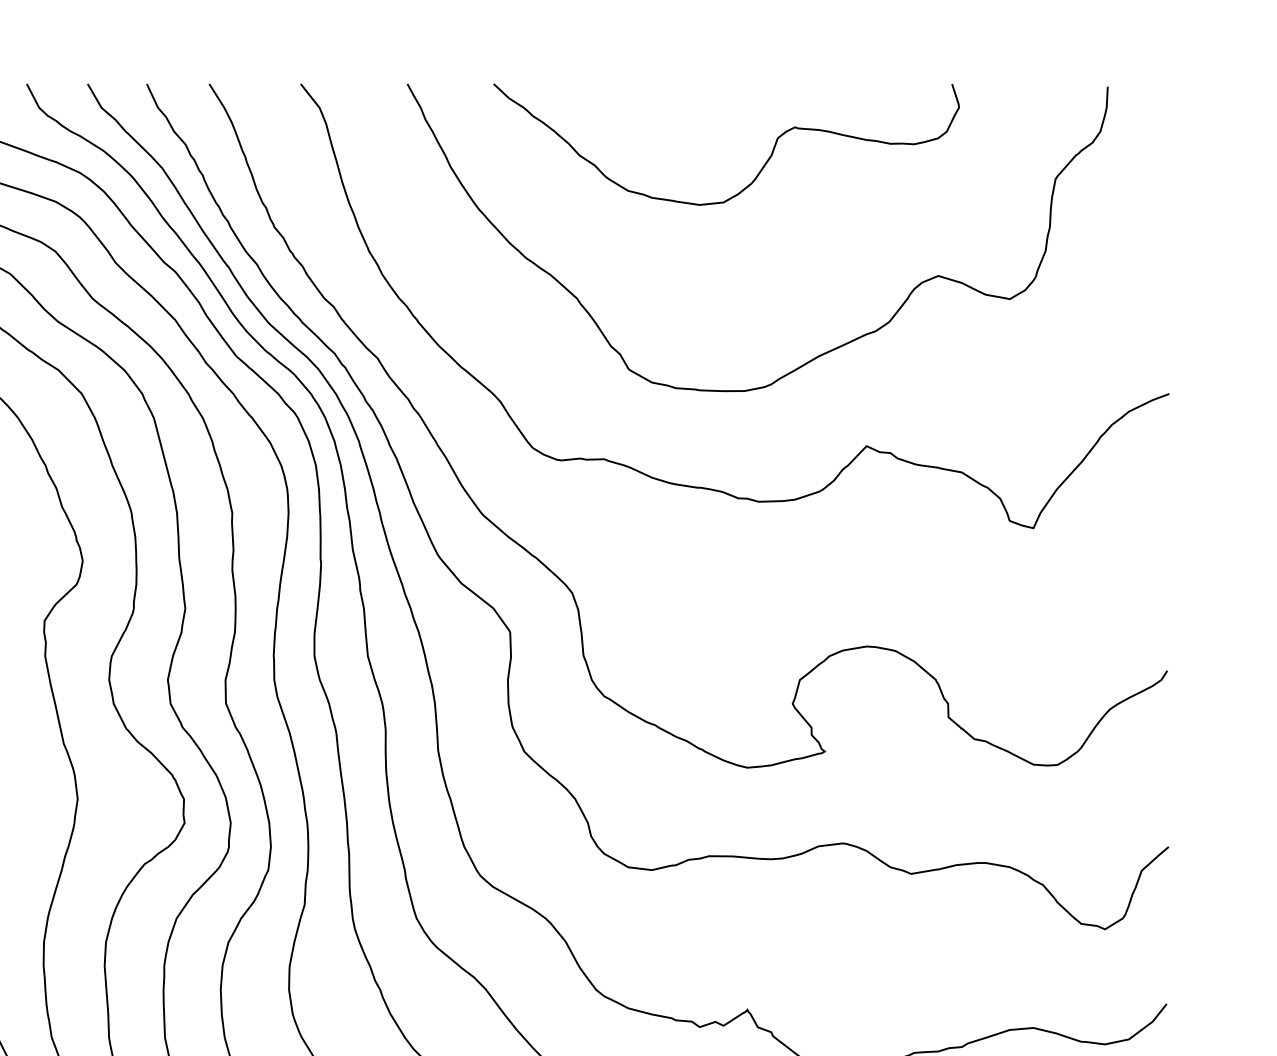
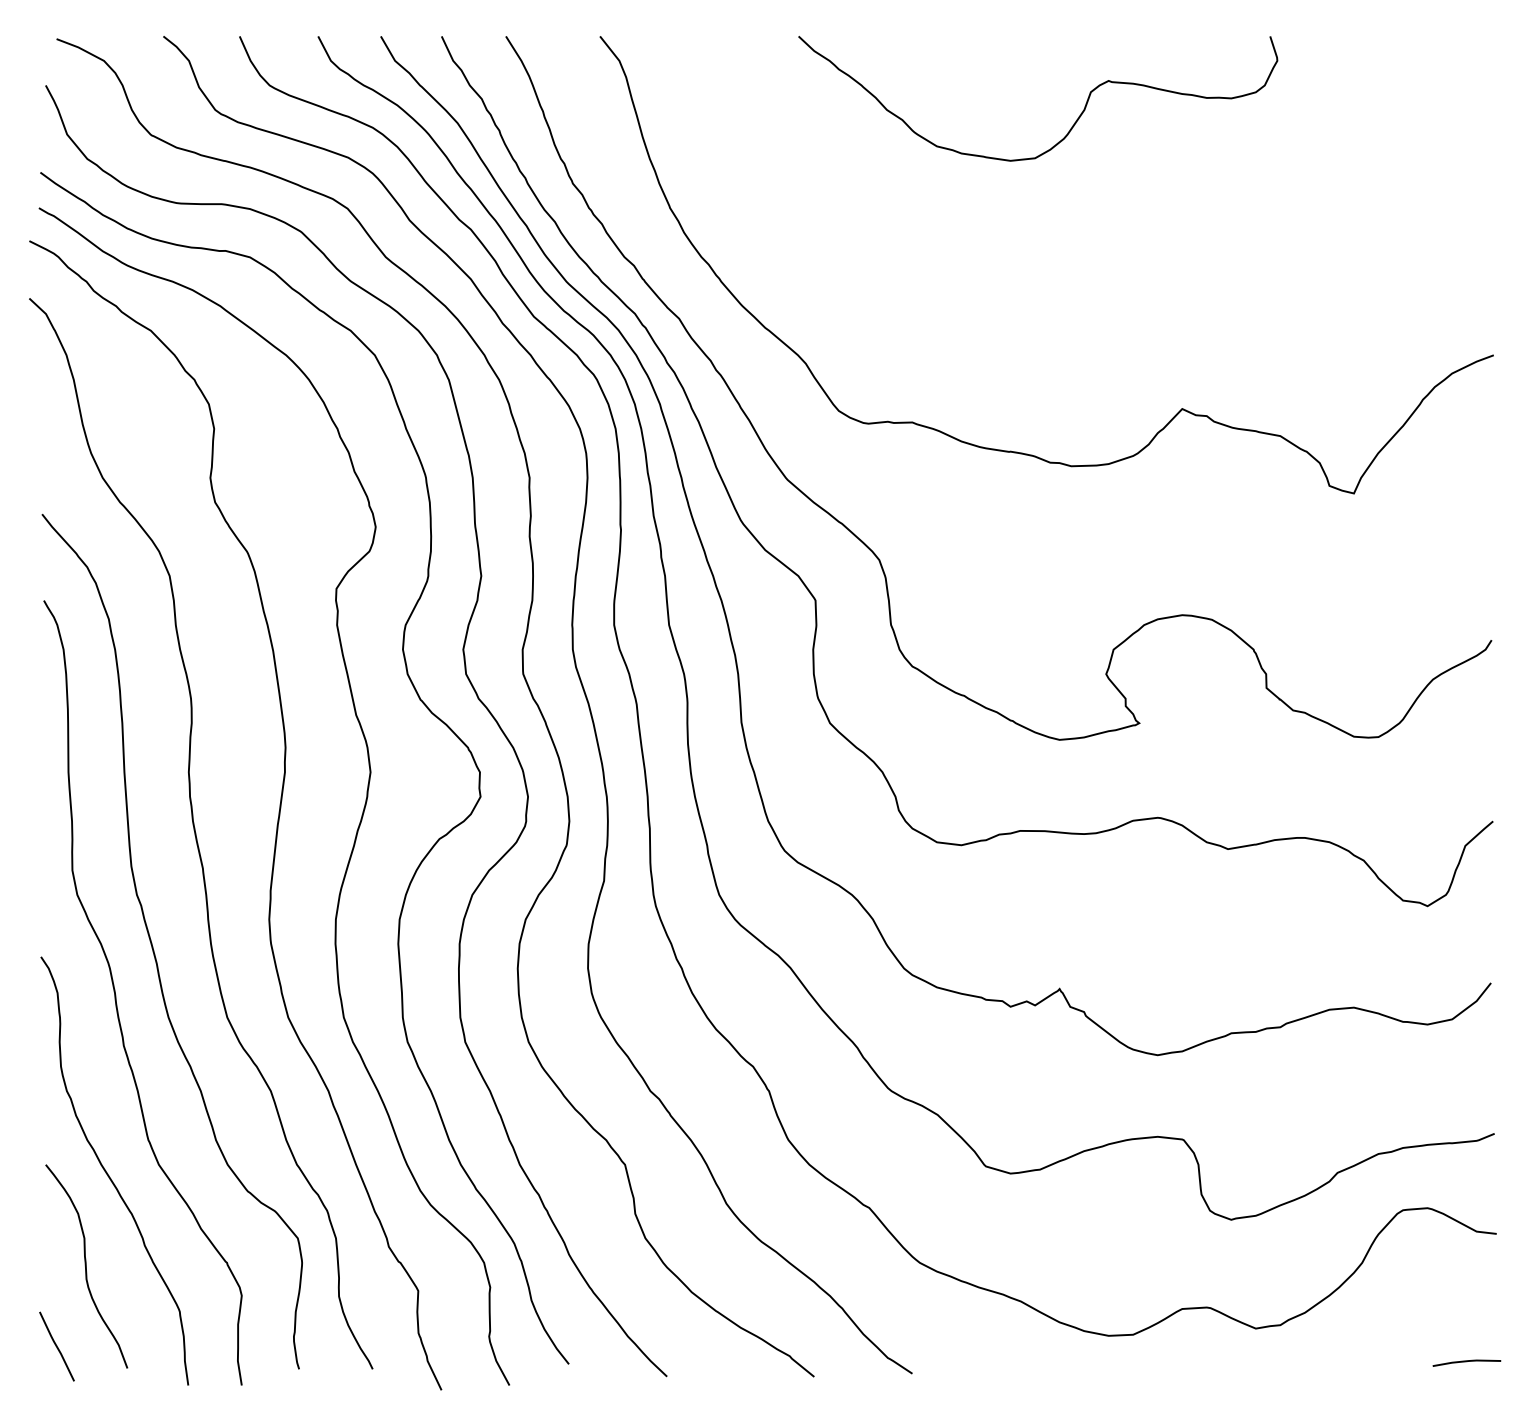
curve: (818, 355) -> (1132, 315), removed

